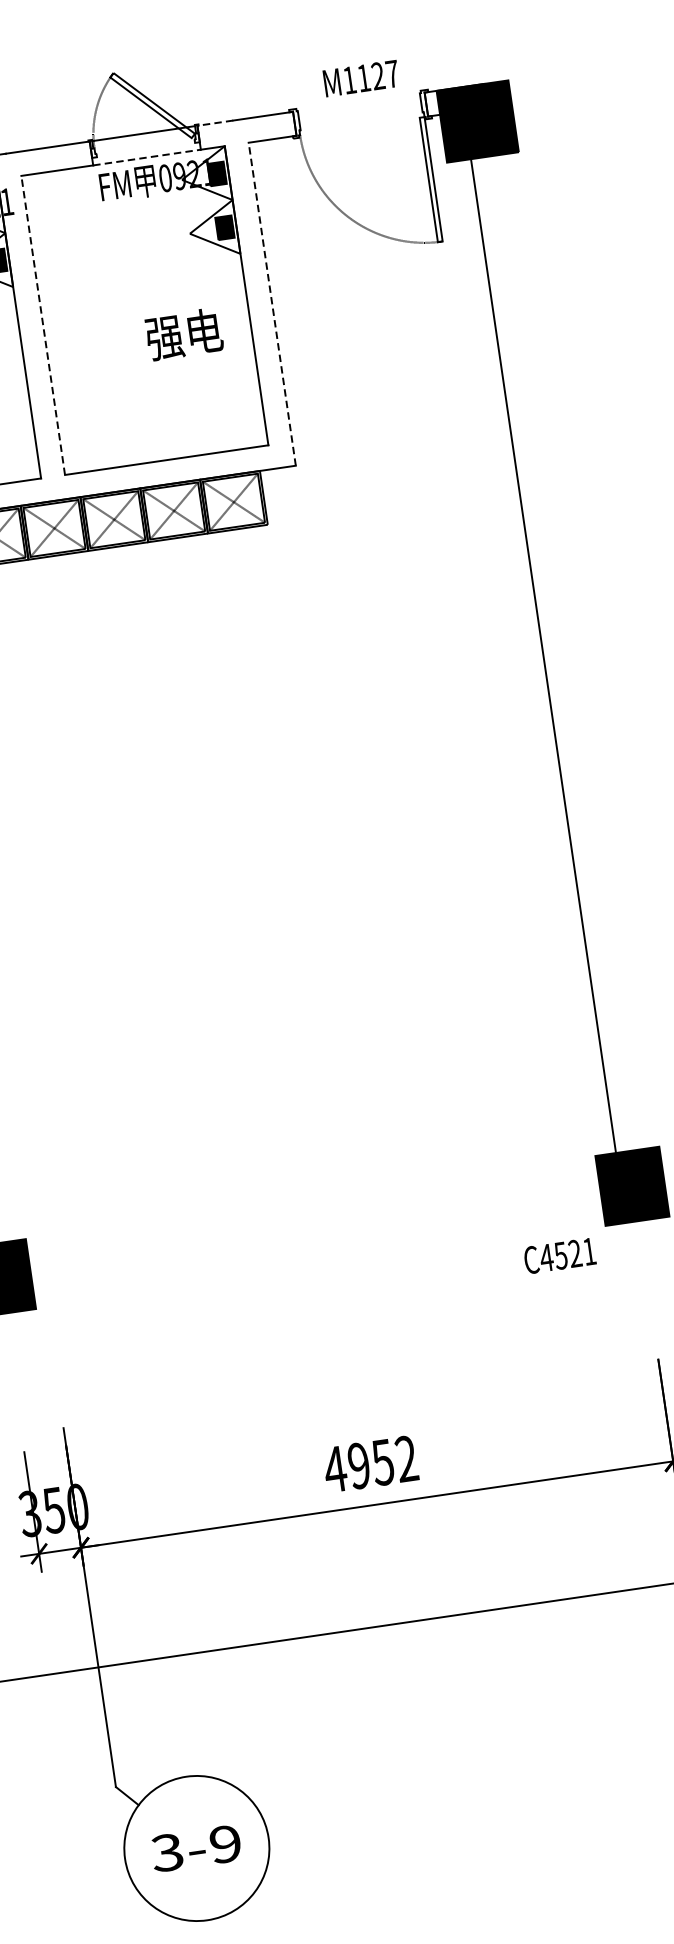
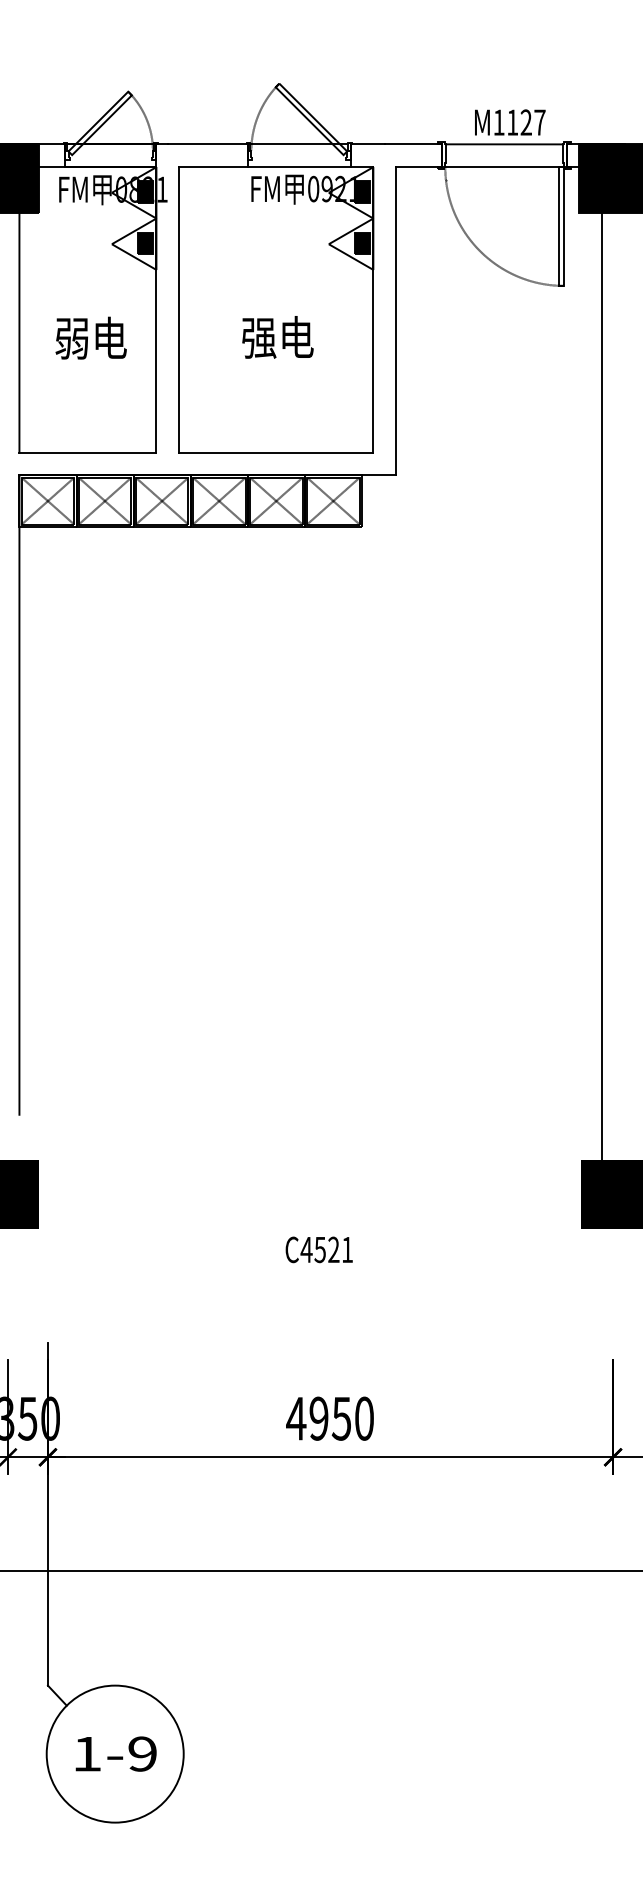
line: (358, 102) -> (504, 144), added
line: (215, 123) -> (367, 144), dashed -> solid
line: (362, 126) -> (504, 167), added
line: (147, 157) -> (299, 167), dashed -> solid
line: (272, 303) -> (396, 320), dashed -> solid
line: (43, 324) -> (179, 309), dashed -> solid
text: (183, 334) -> (277, 337), moved
text: (559, 1255) -> (318, 1249), moved
text: (406, 1458) -> (364, 1418), 4952 -> 4950
text: (166, 1852) -> (86, 1753), 3-9 -> 1-9

